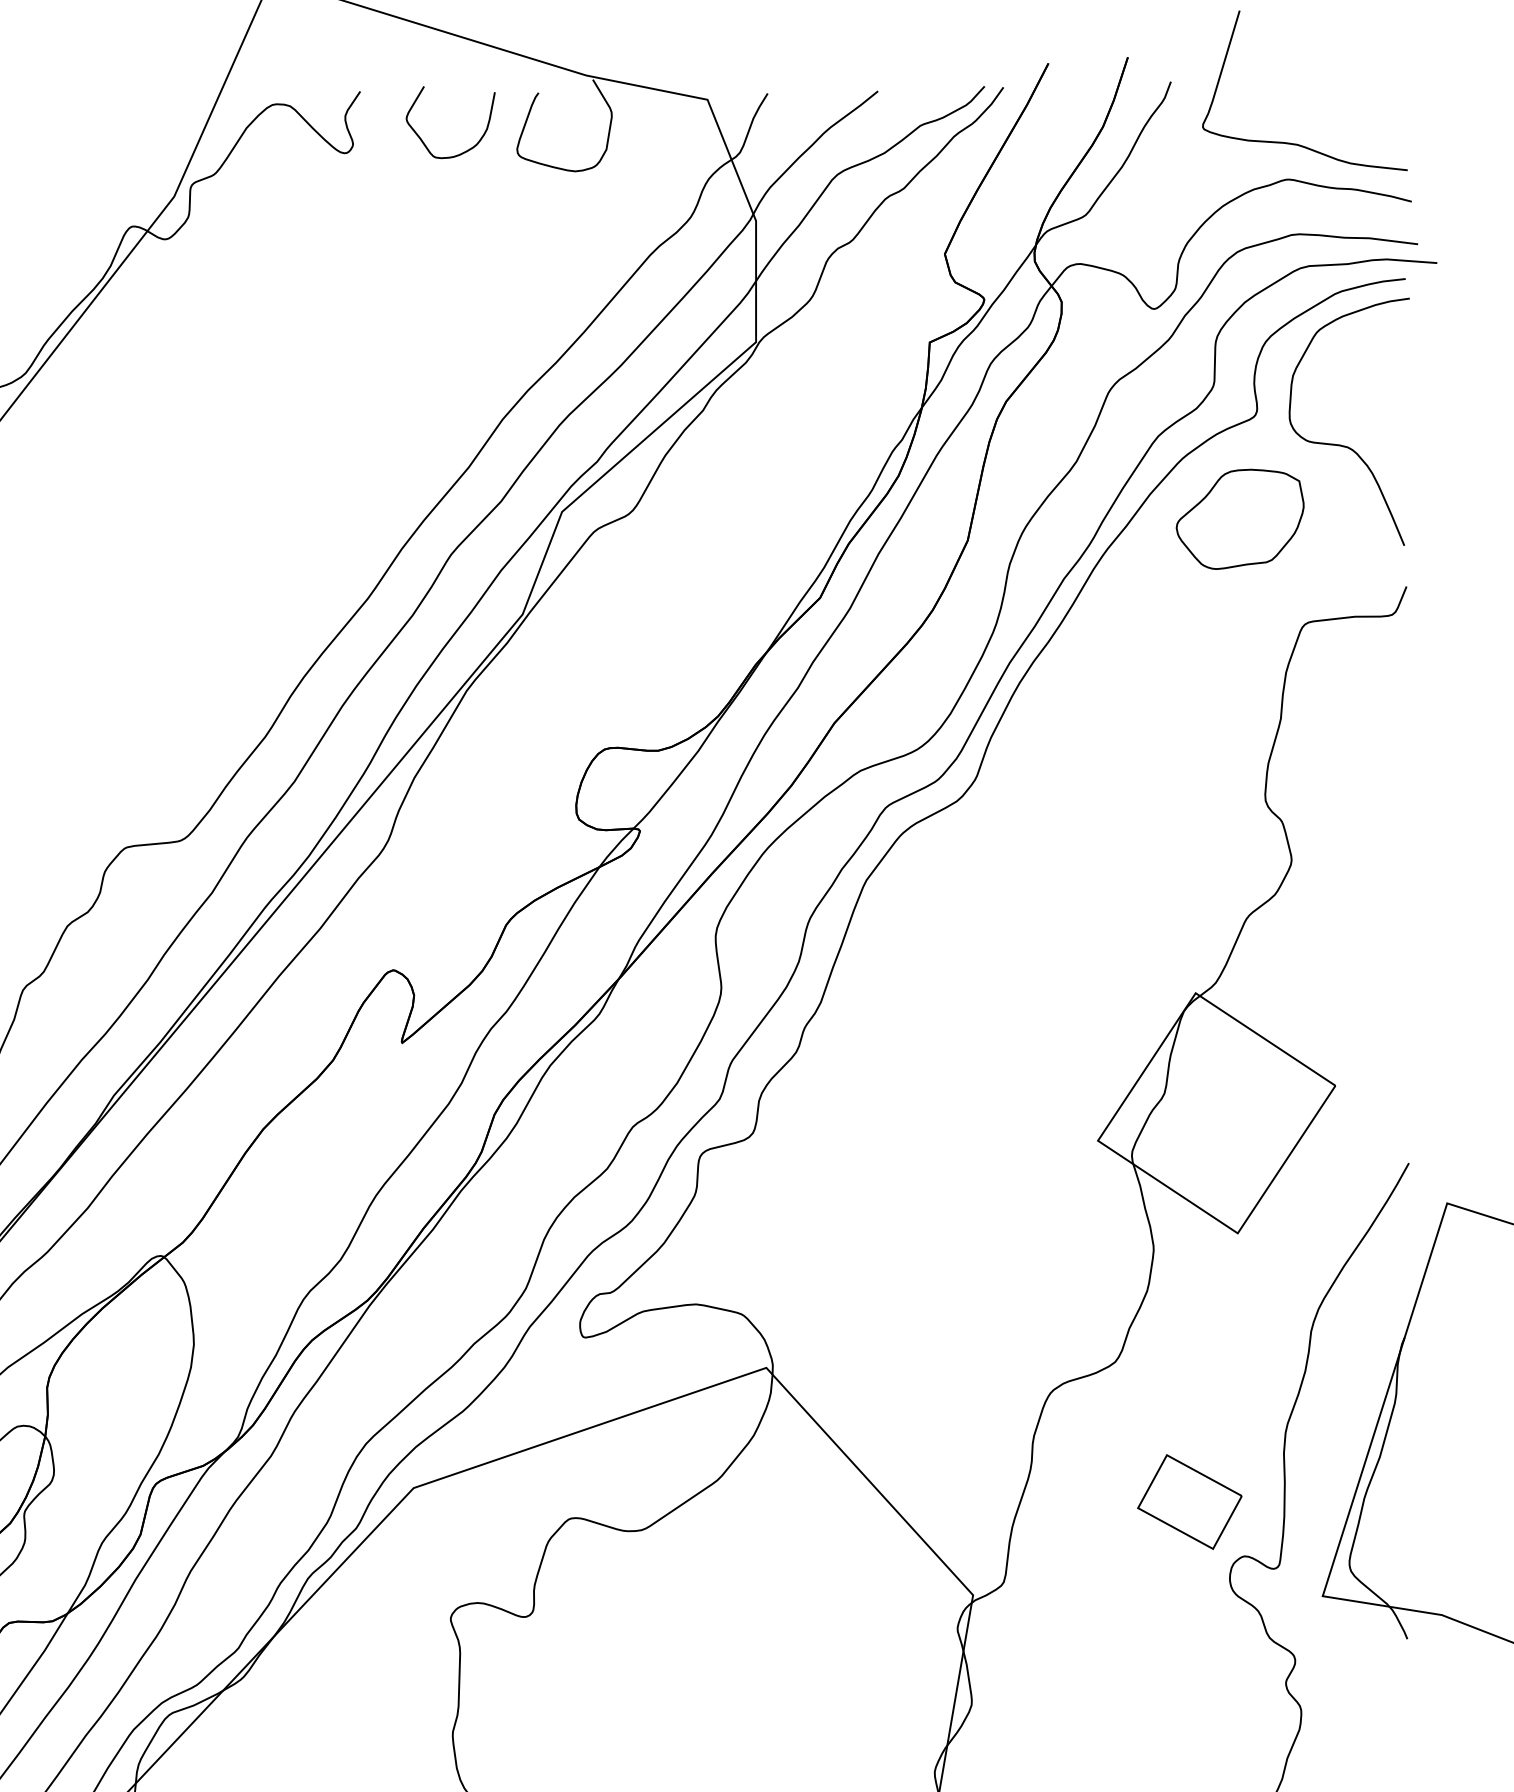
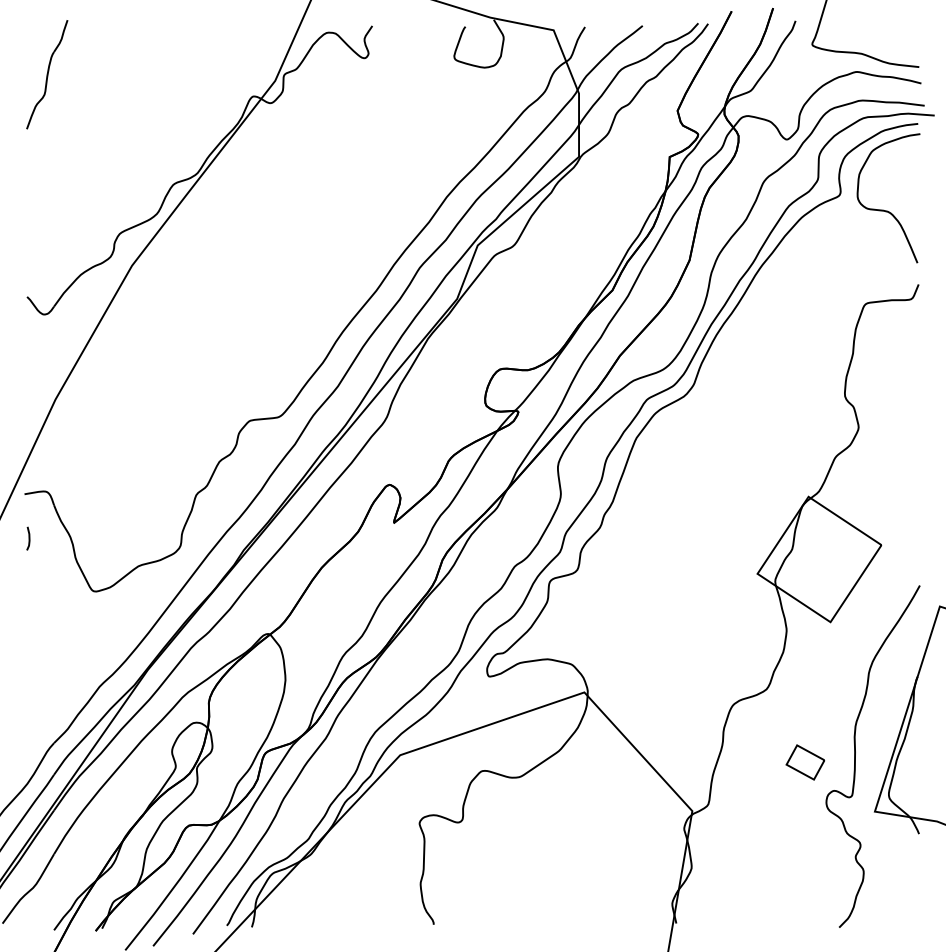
curve: (467, 148) -> (428, 55), removed
part: (1239, 519) -> (831, 249), removed
part: (1189, 1502) -> (805, 762), size x0.7

